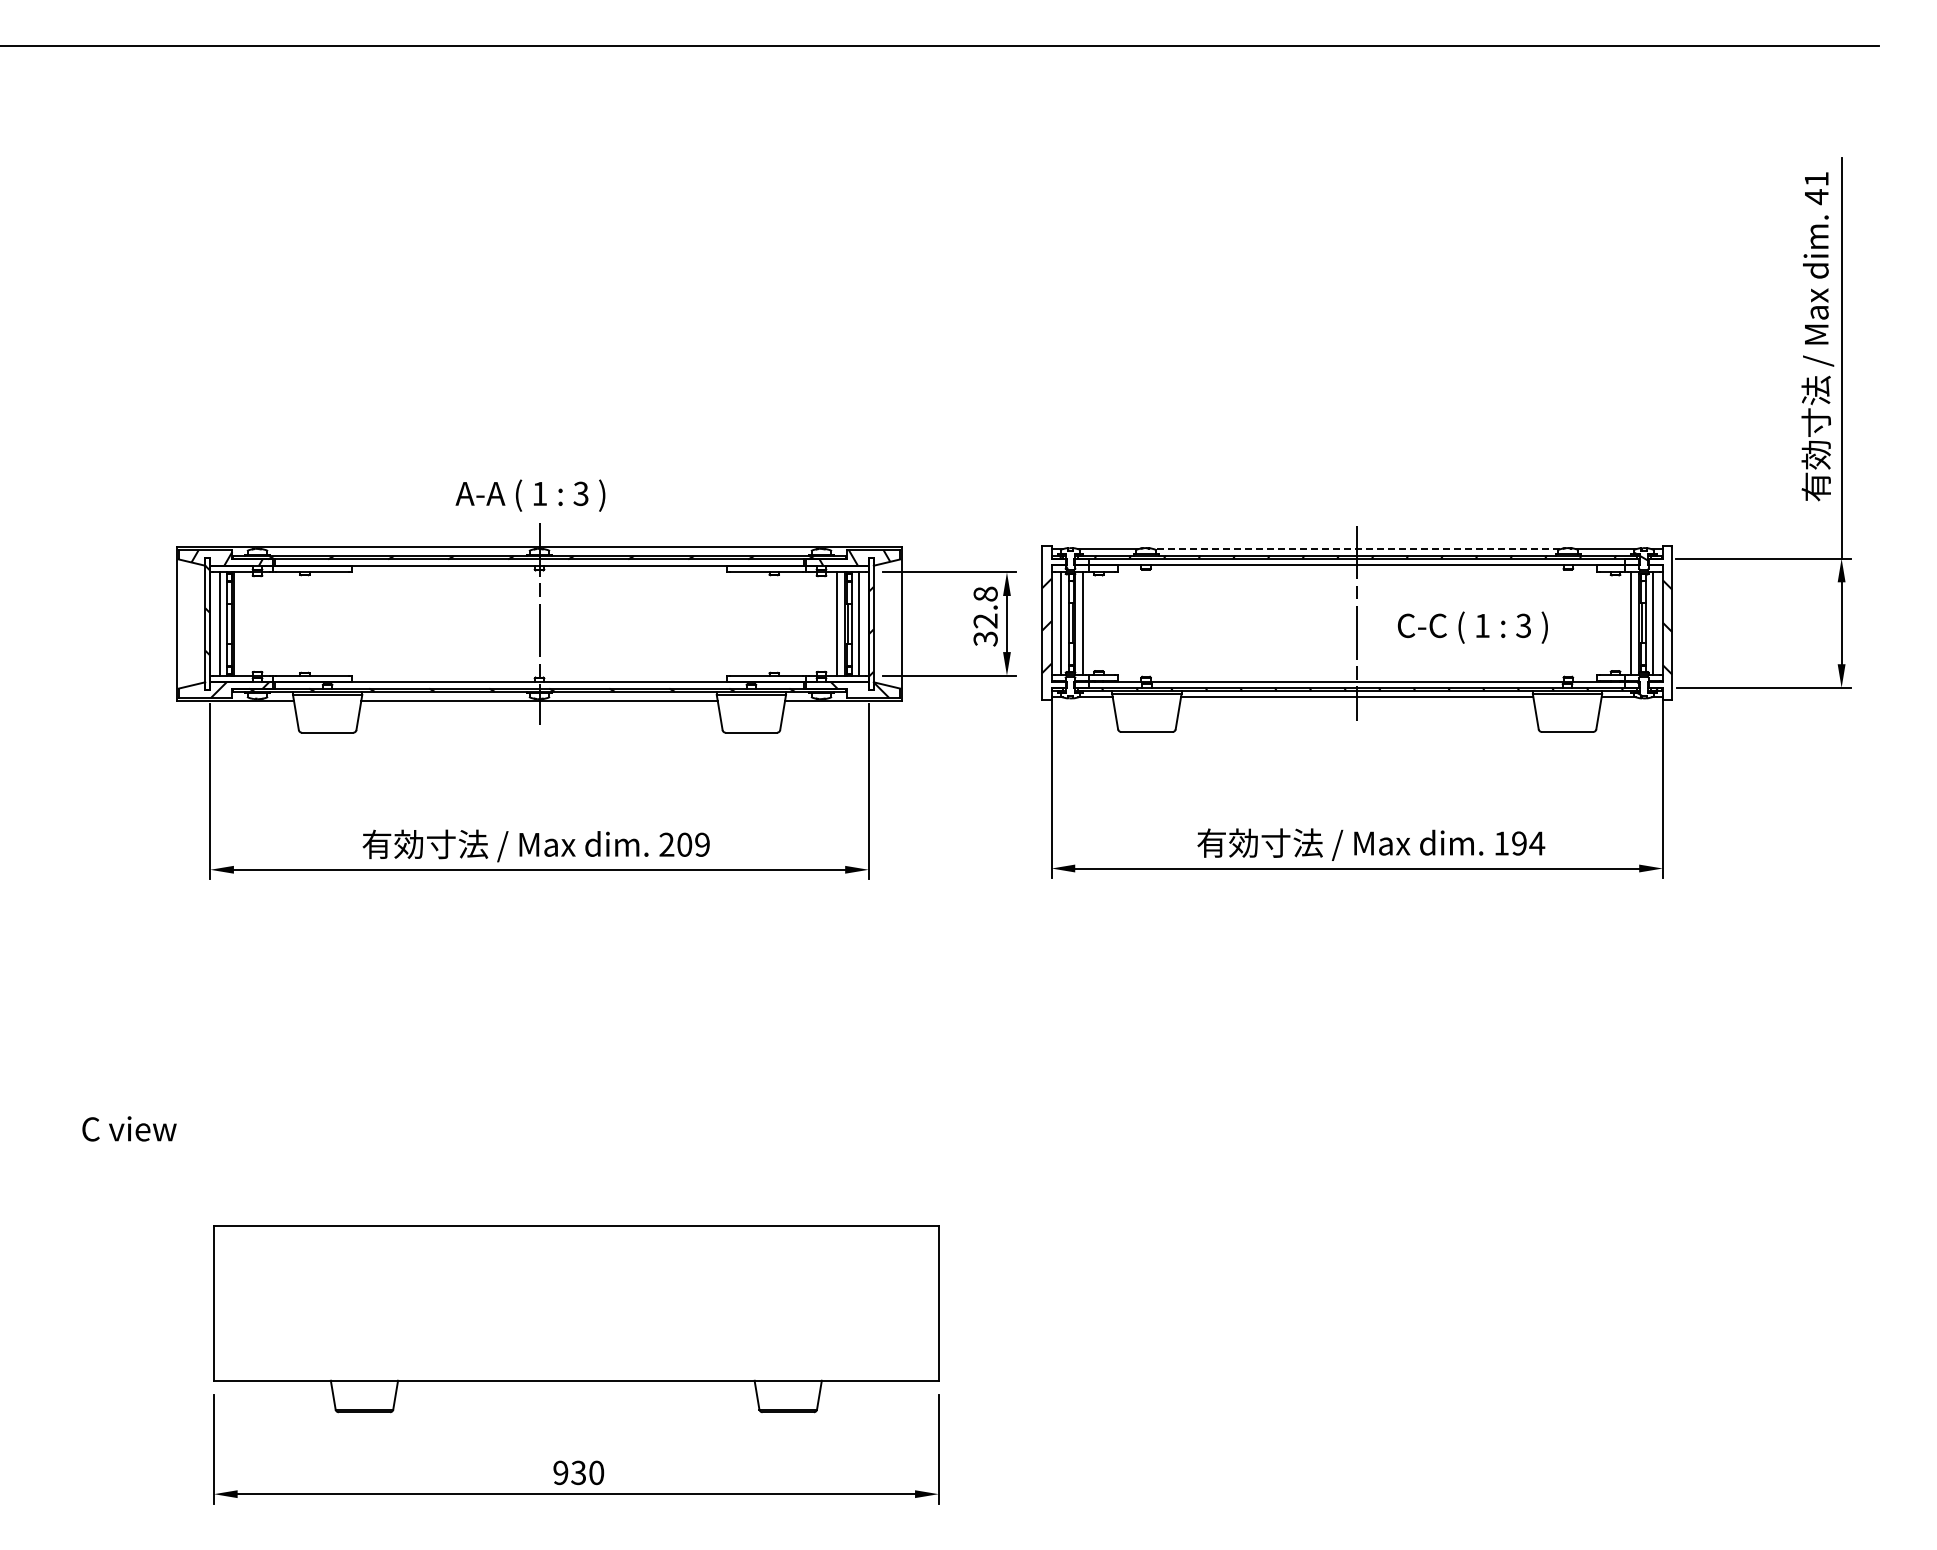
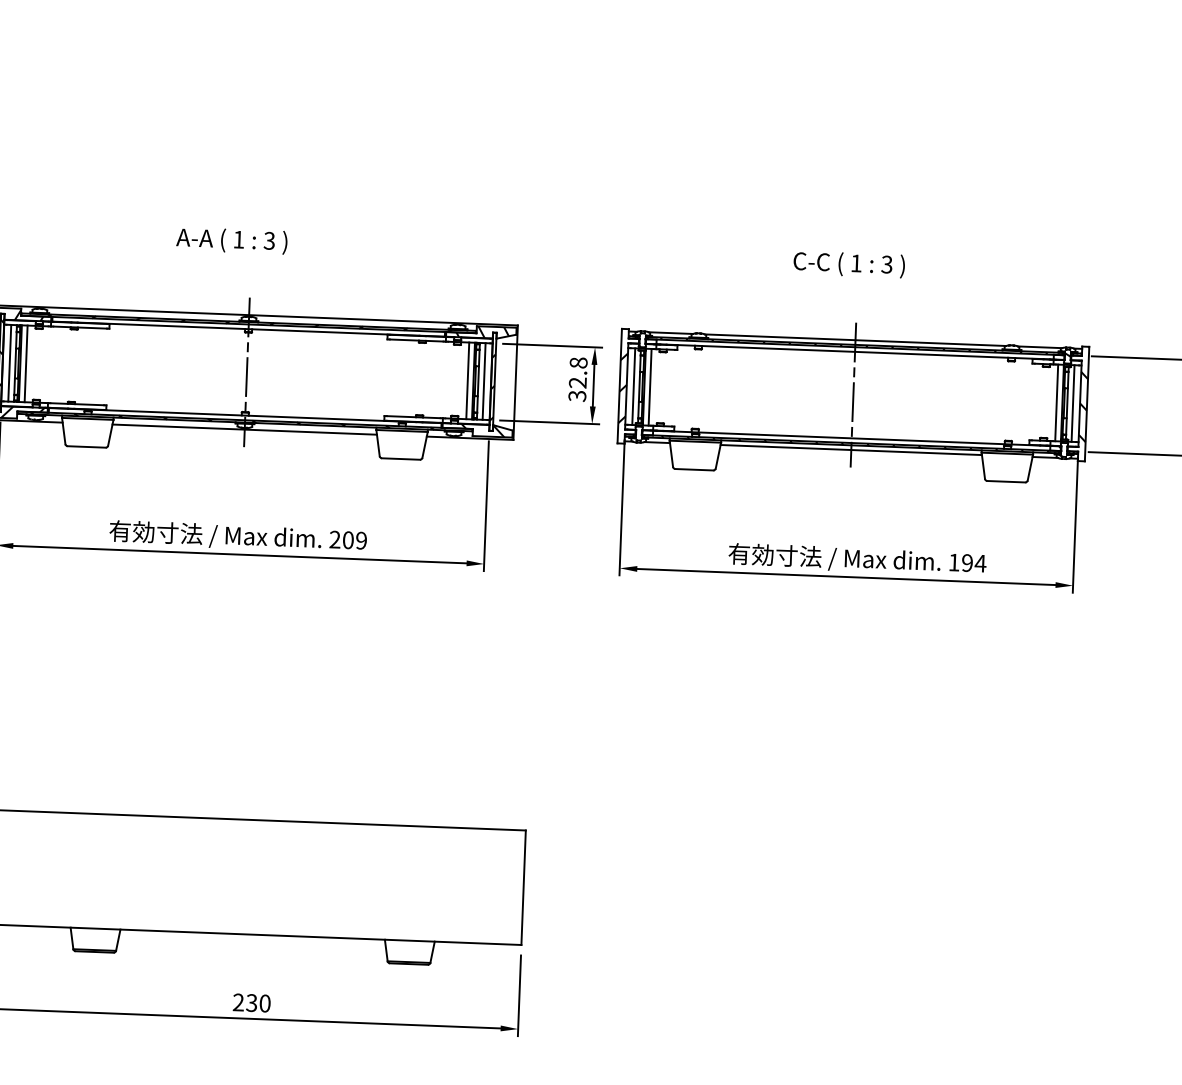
text: (530, 495) -> (231, 240), moved
line: (1356, 549) -> (854, 340), dashed -> solid
line: (241, 623) -> (25, 363), added
text: (1472, 627) -> (848, 264), moved
text: (560, 1473) -> (238, 1002), 930 -> 230

